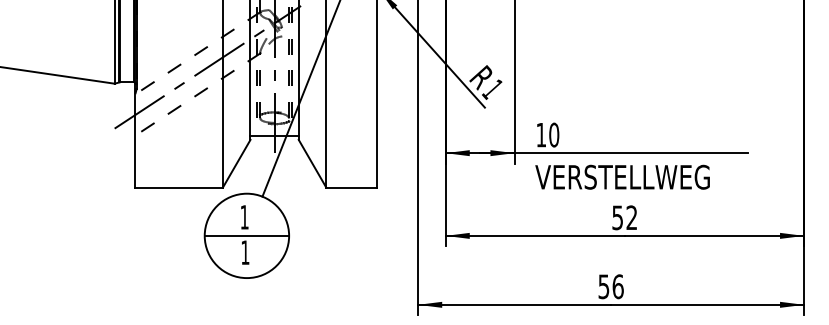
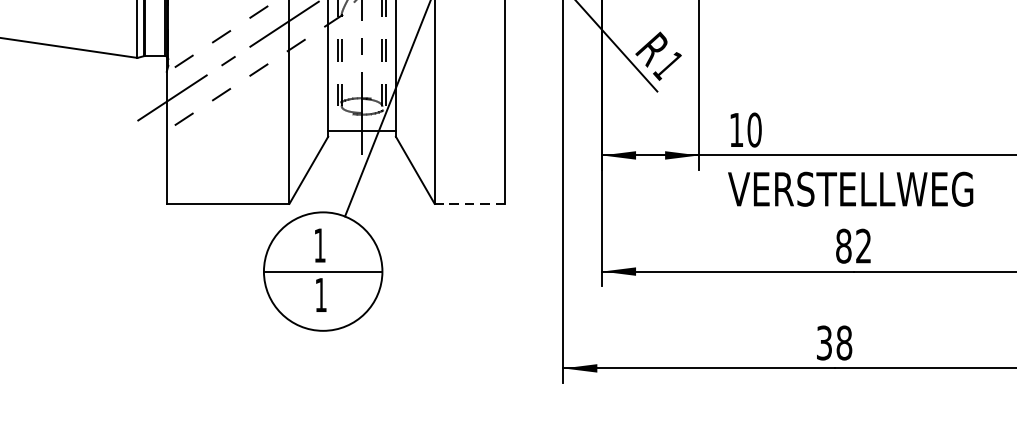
line: (351, 187) -> (470, 203), solid -> dashed
text: (617, 217) -> (843, 245), 52 -> 82
text: (611, 286) -> (835, 342), 56 -> 38

